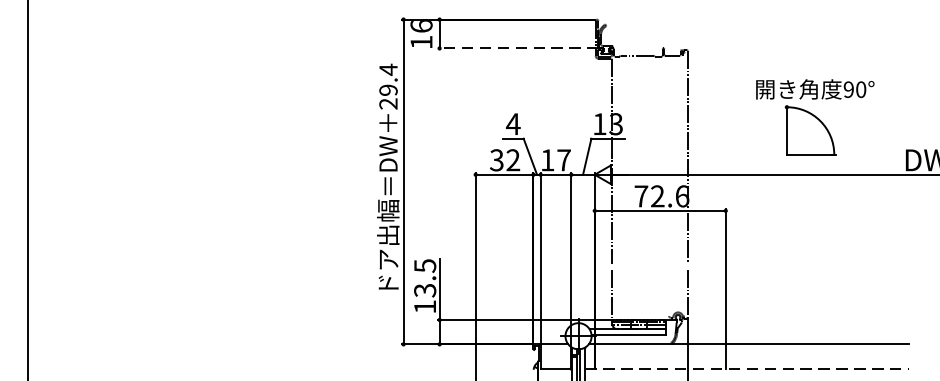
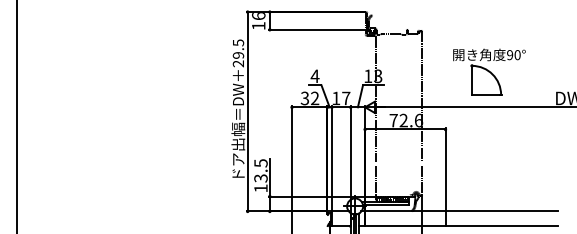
line: (517, 47) -> (317, 29), dashed -> solid
text: (388, 69) -> (238, 42), 29.4 -> 29.5
part: (815, 116) -> (489, 71), moved
line: (748, 368) -> (459, 226), dashed -> solid

